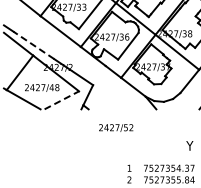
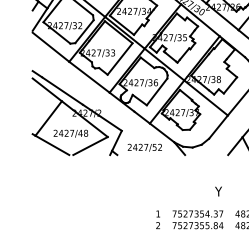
line: (33, 45) -> (62, 91), dashed -> solid
line: (62, 99) -> (91, 145), dashed -> solid
text: (115, 127) -> (144, 147), moved

